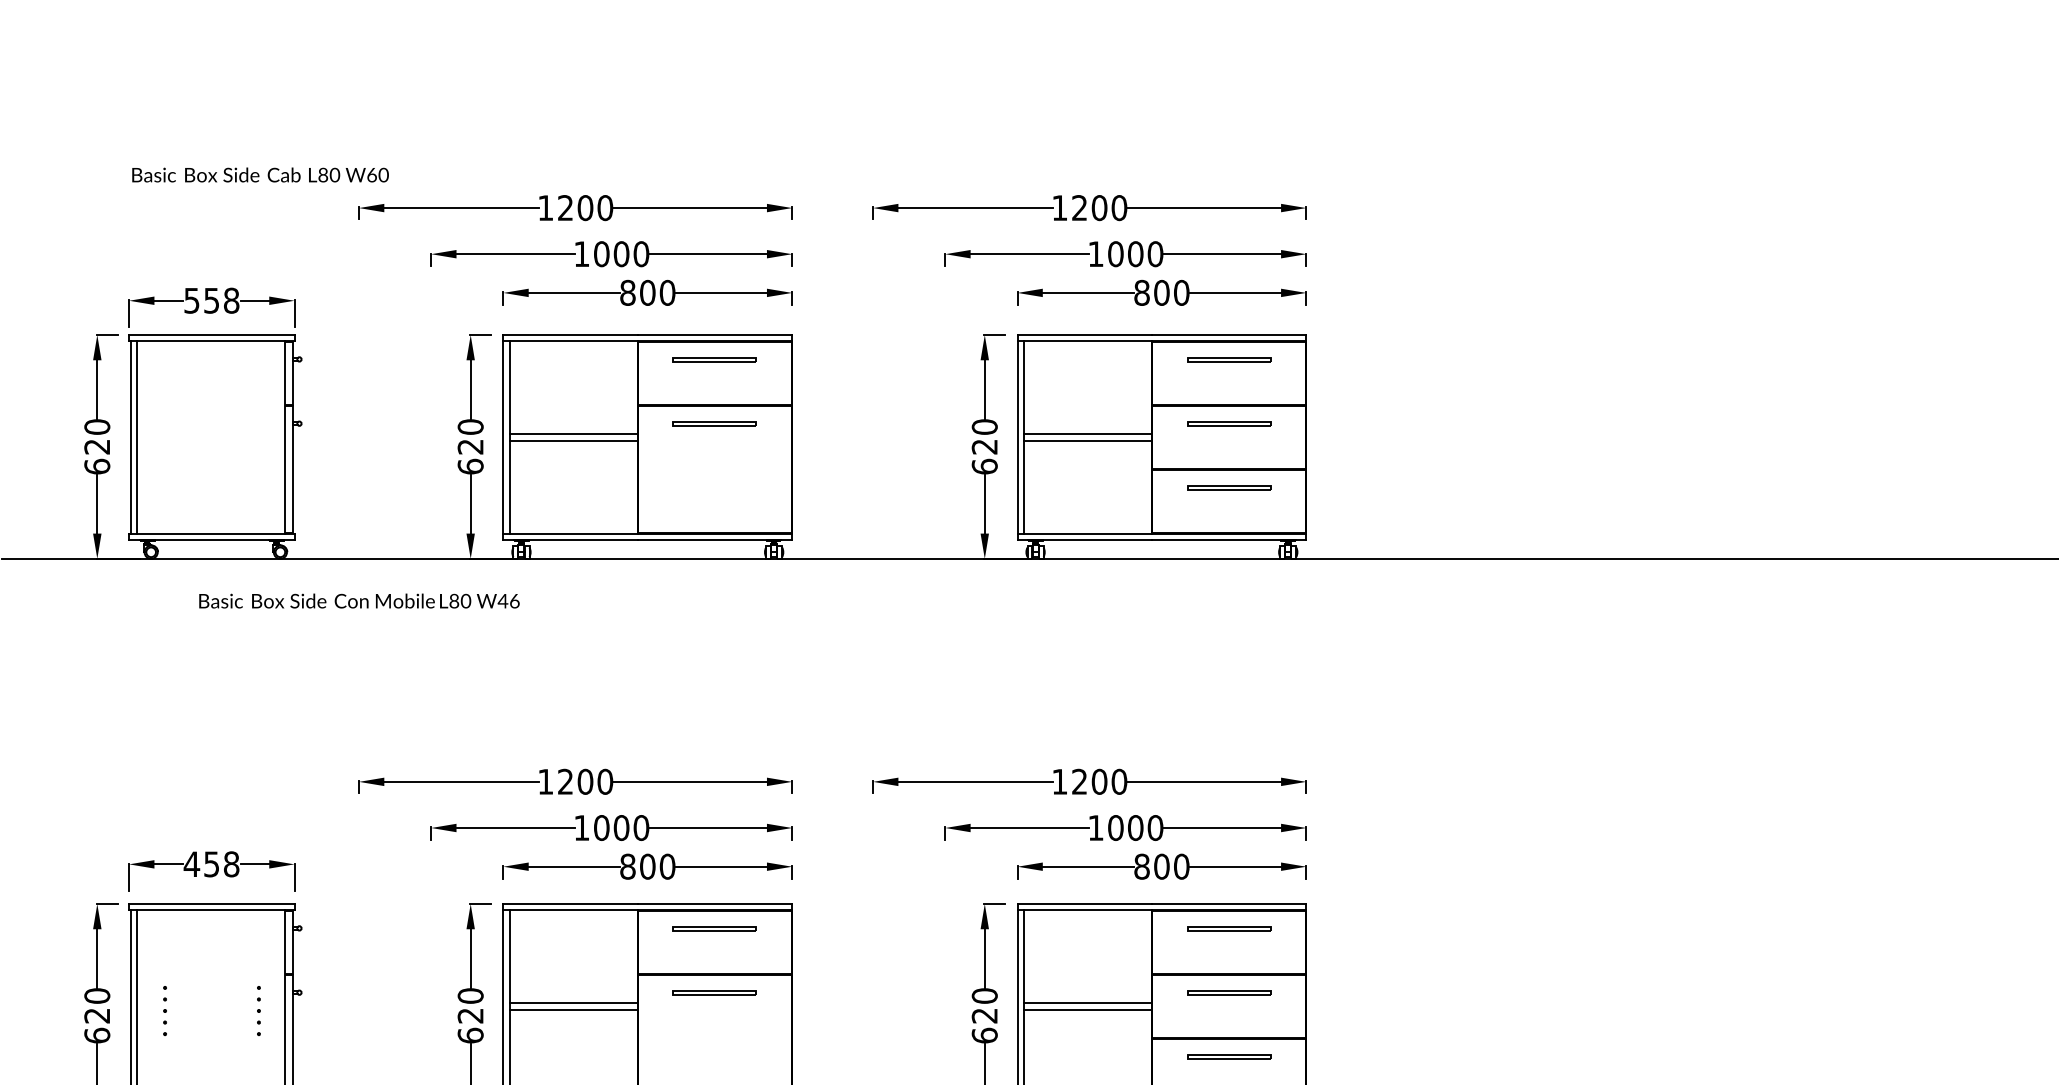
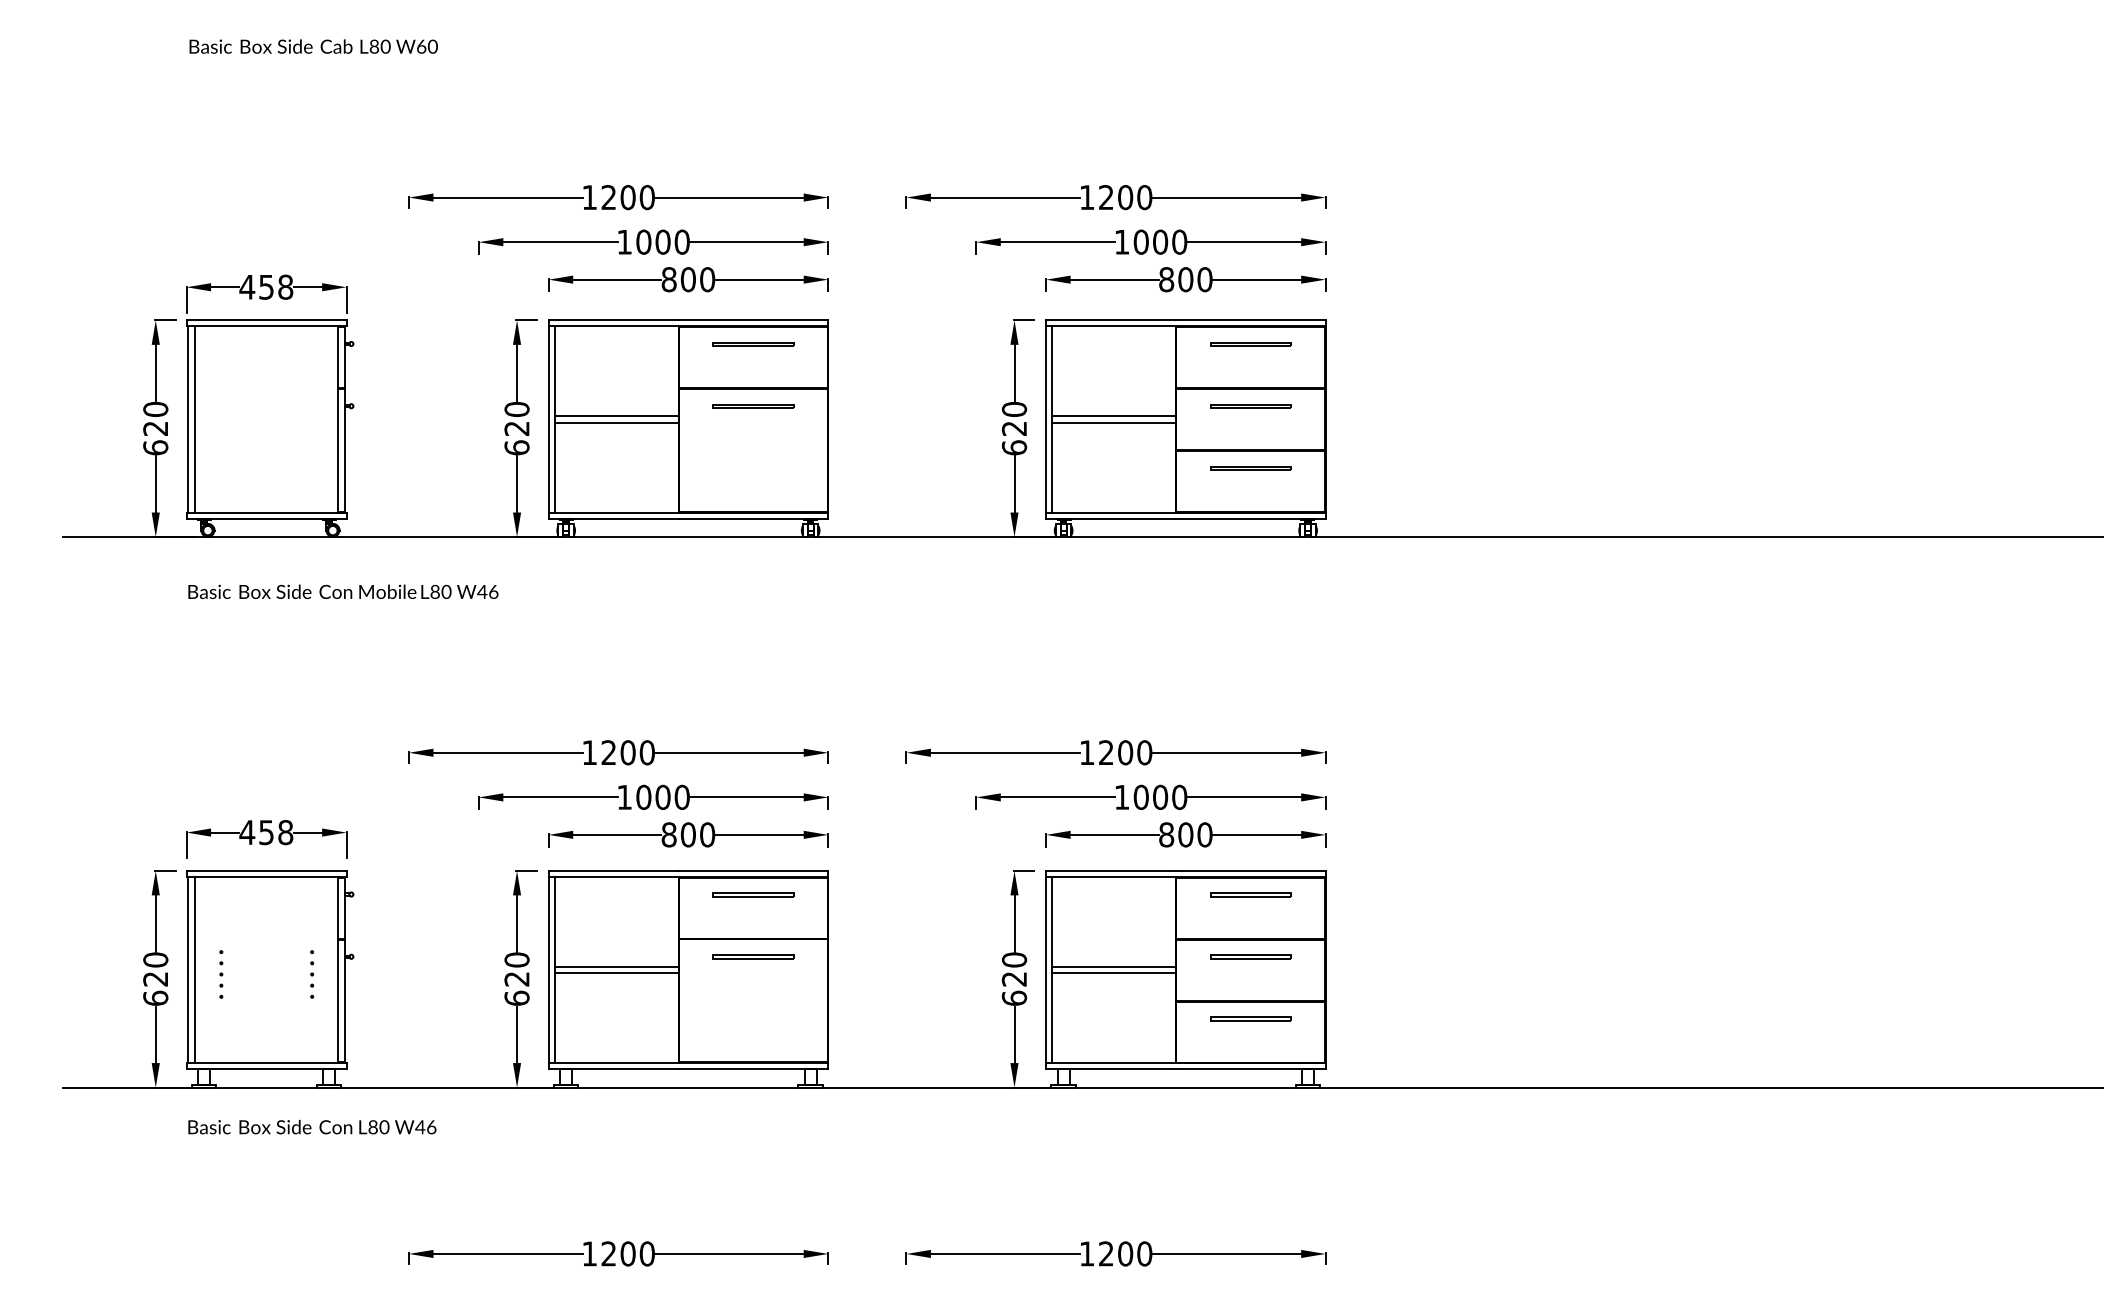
text: (260, 174) -> (313, 46), moved
text: (192, 301) -> (247, 287), 558 -> 458
text: (359, 600) -> (343, 591), moved

